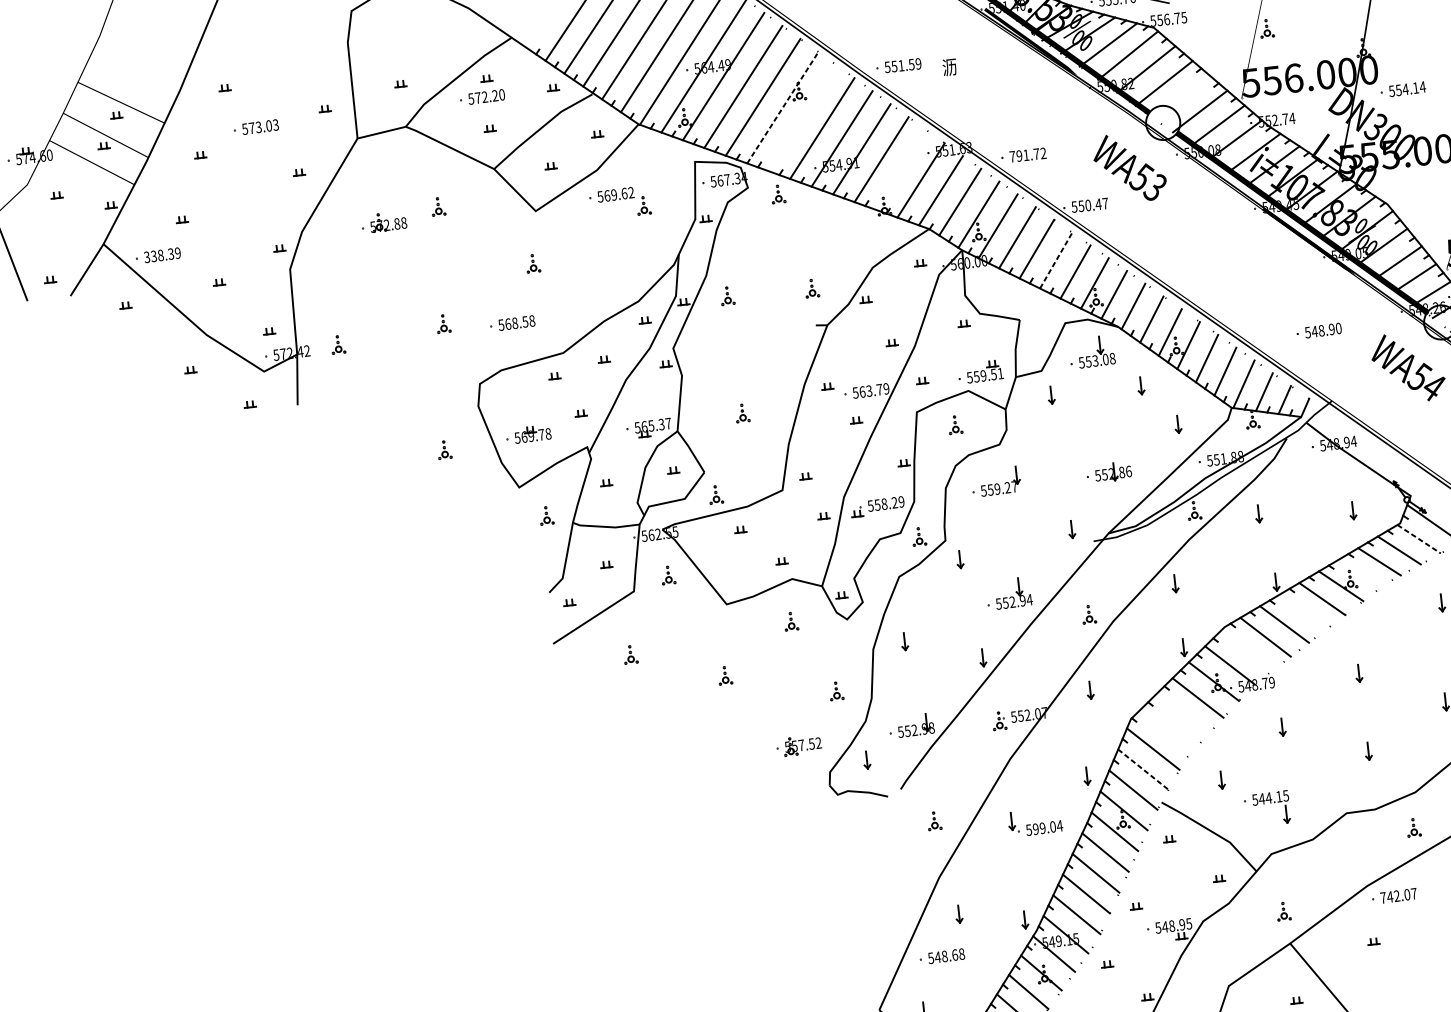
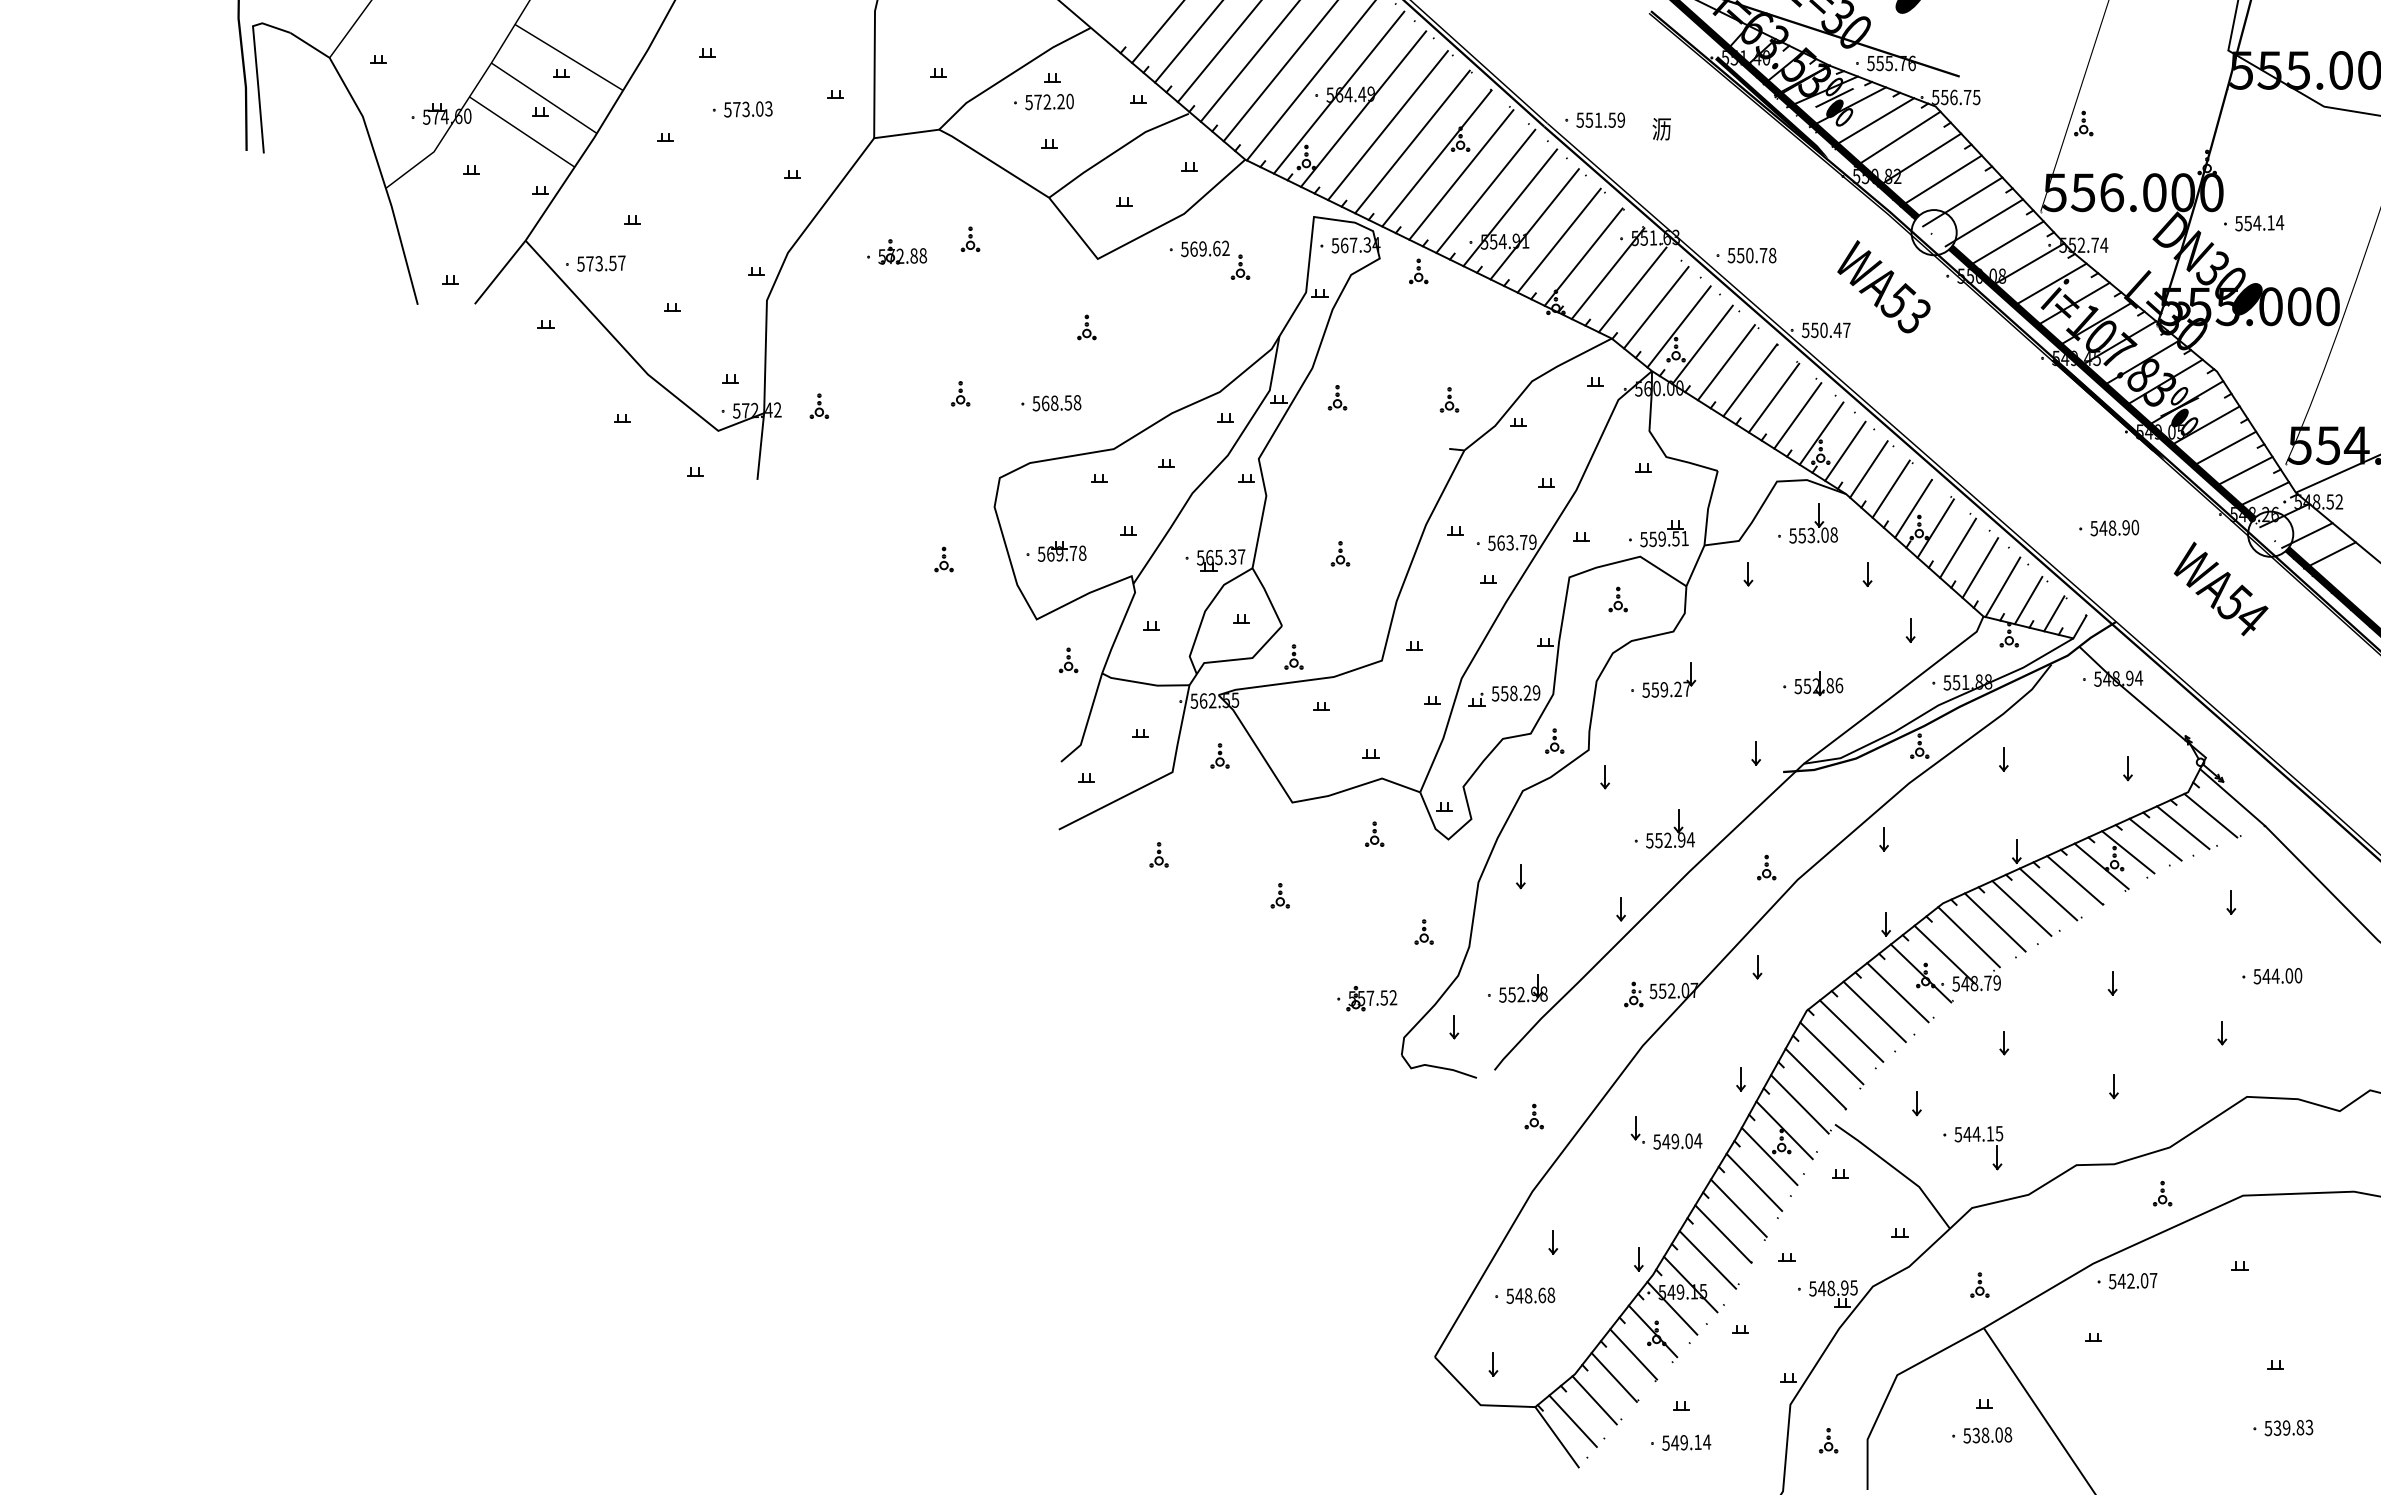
line: (1182, 97) -> (1962, 201), added
line: (783, 107) -> (1437, 158), dashed -> solid
line: (802, 117) -> (1461, 174), added
text: (1027, 155) -> (1751, 255), 791.72 -> 550.78
line: (901, 169) -> (1583, 256), added
text: (162, 255) -> (601, 263), 338.39 -> 573.57
line: (1056, 260) -> (1774, 398), dashed -> solid
line: (1419, 539) -> (2211, 816), dashed -> solid
line: (1360, 573) -> (2128, 852), added
line: (1303, 611) -> (2048, 894), added
line: (1246, 650) -> (1968, 937), added
line: (1182, 714) -> (1874, 1011), added
line: (1166, 730) -> (1851, 1030), added
line: (1143, 769) -> (1815, 1078), dashed -> solid
text: (1036, 828) -> (1666, 1141), 599.04 -> 549.04
text: (1383, 897) -> (2112, 1281), 742.07 -> 542.07

